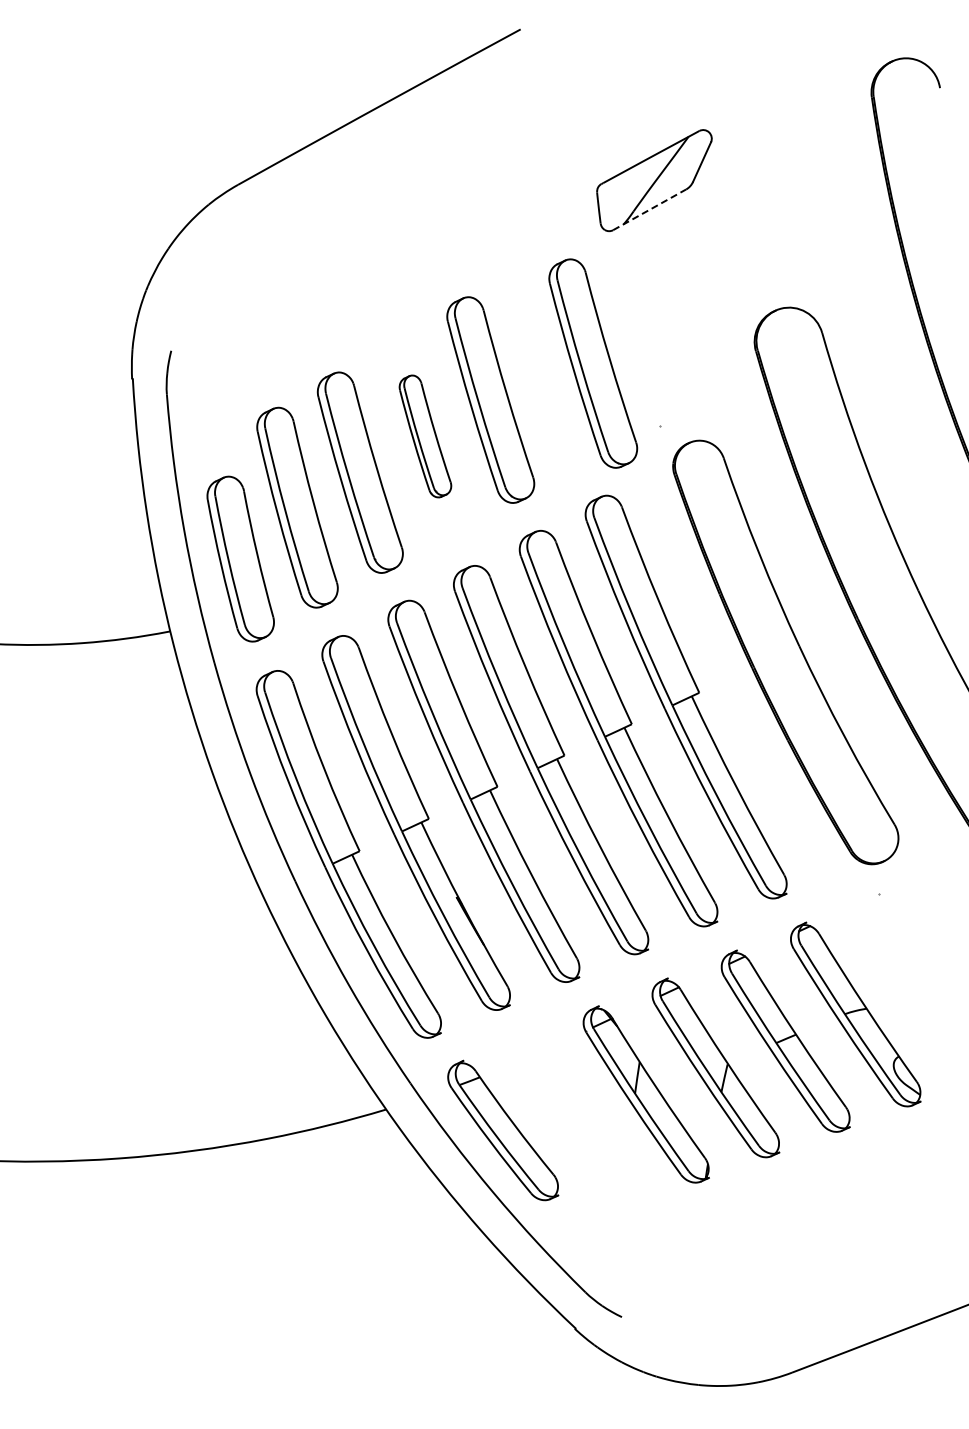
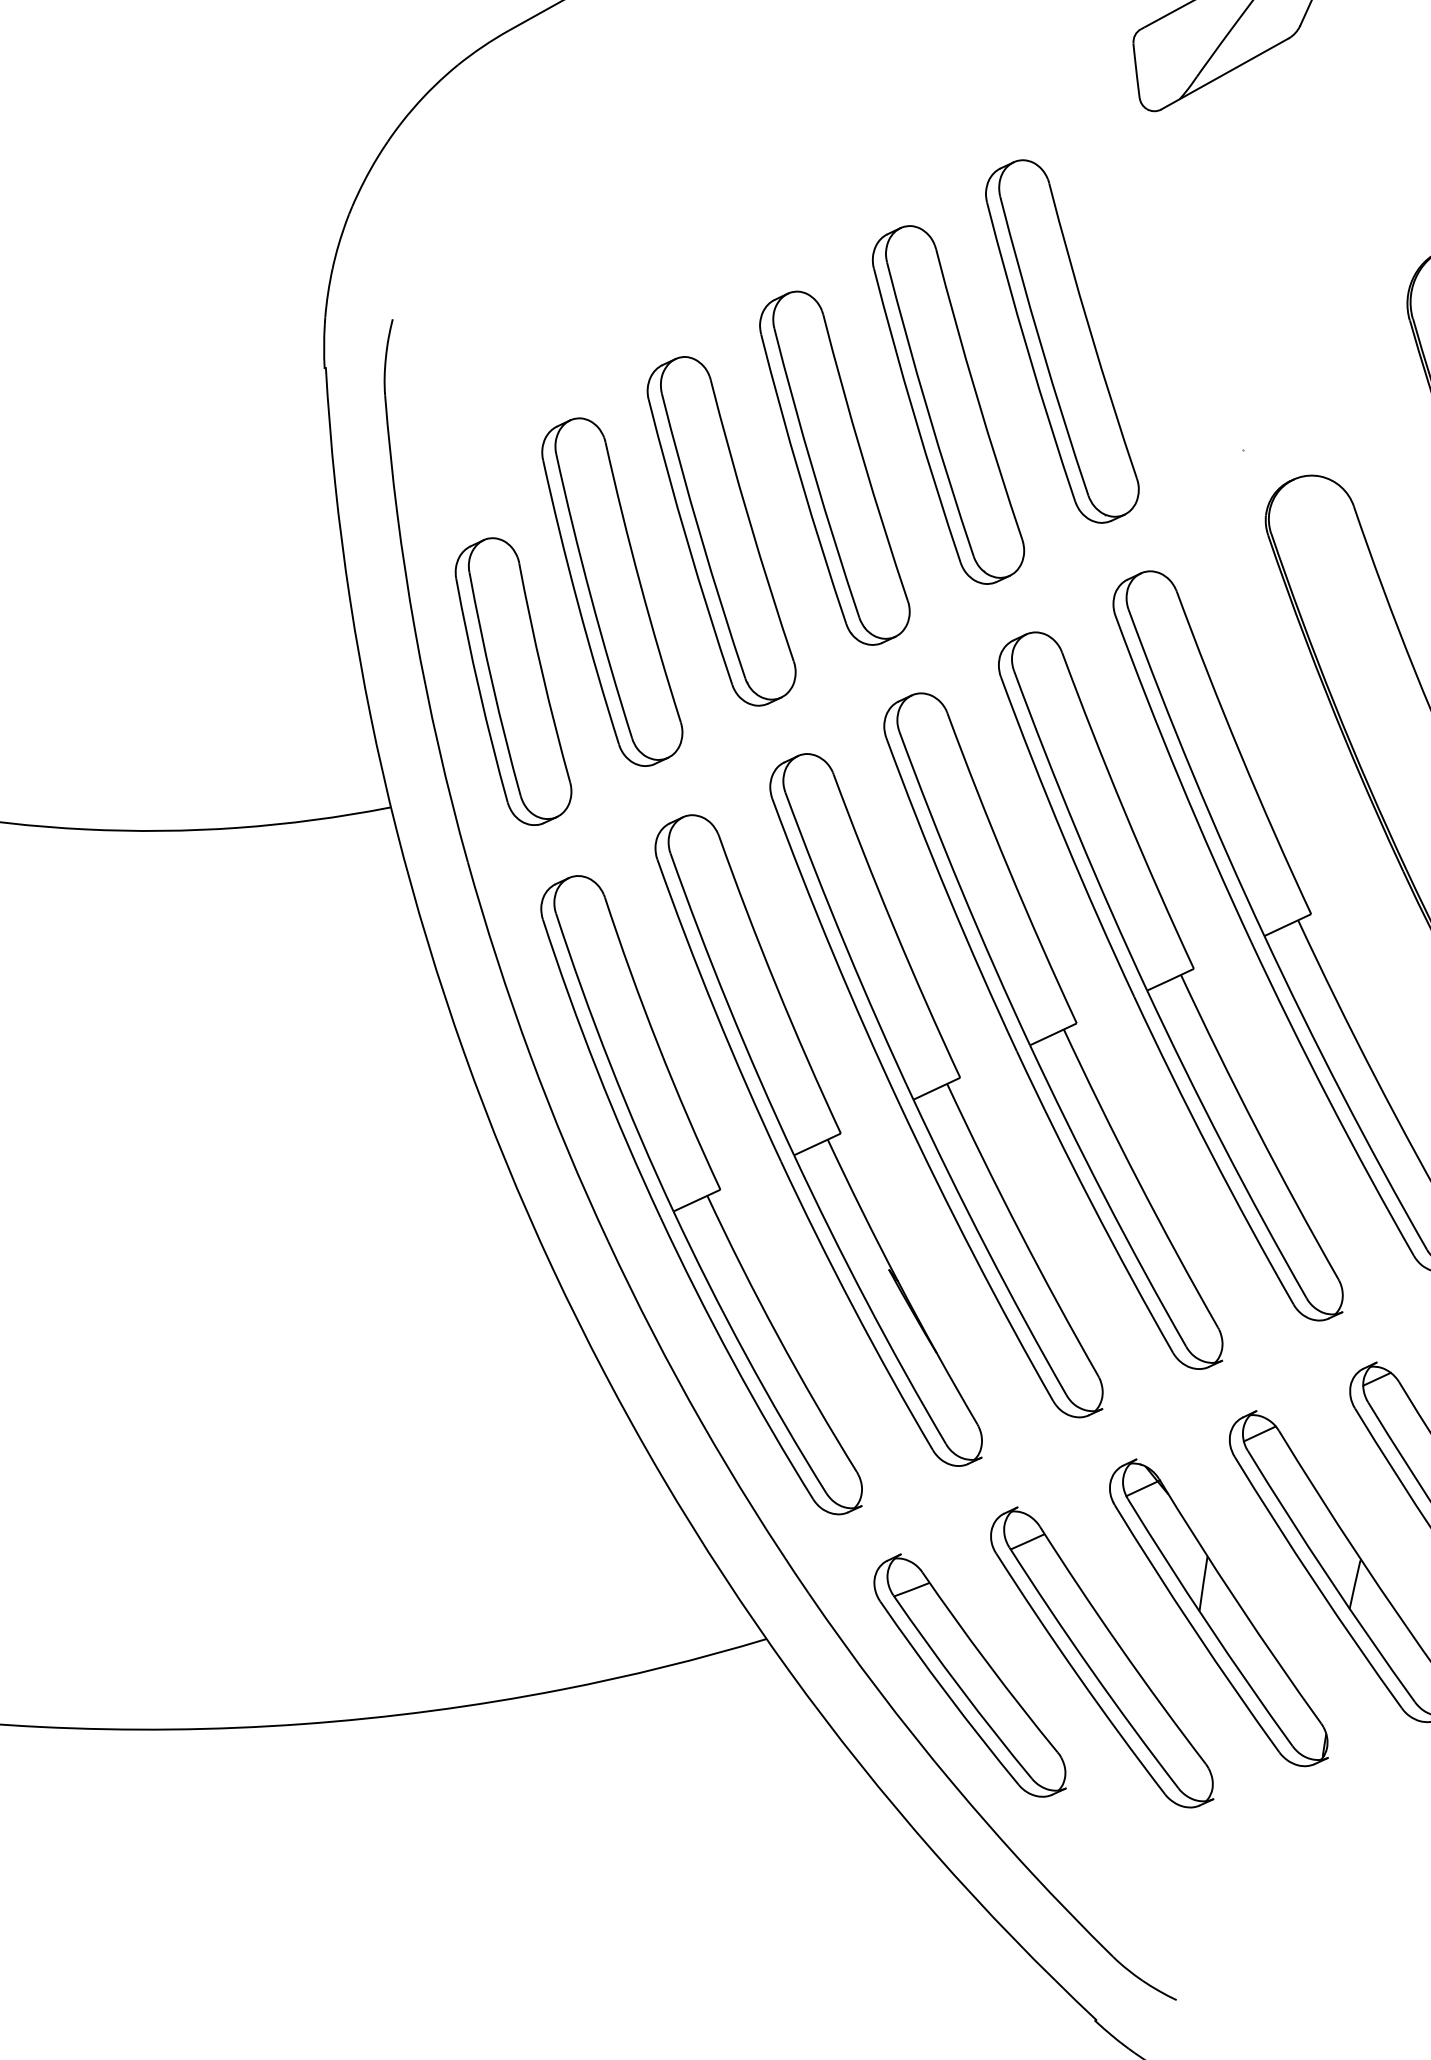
line: (649, 209) -> (1224, 73), dashed -> solid
part: (593, 363) -> (1062, 341), moved
part: (425, 436) -> (834, 468), size x1.67
part: (578, 1119) -> (1101, 1656), added

